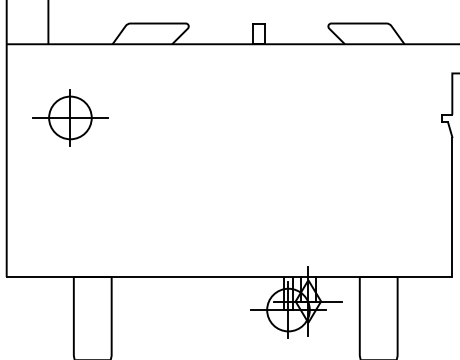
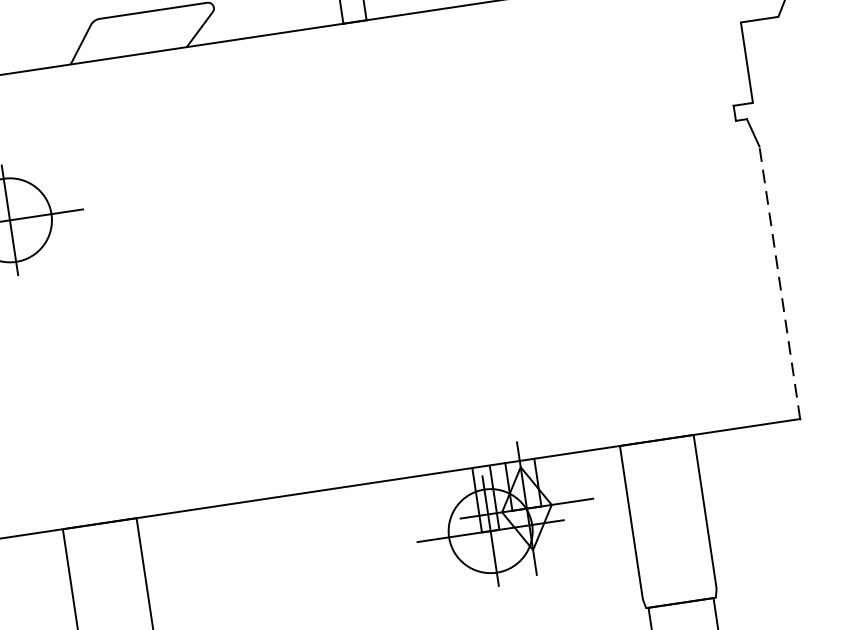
line: (452, 207) -> (780, 283), solid -> dashed

